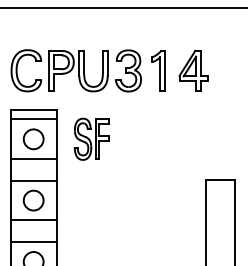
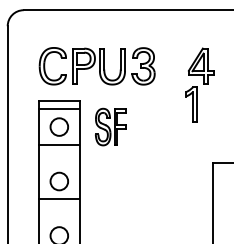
part: (158, 71) -> (191, 104), moved
line: (33, 180) -> (59, 163), removed
line: (33, 242) -> (59, 218), removed

